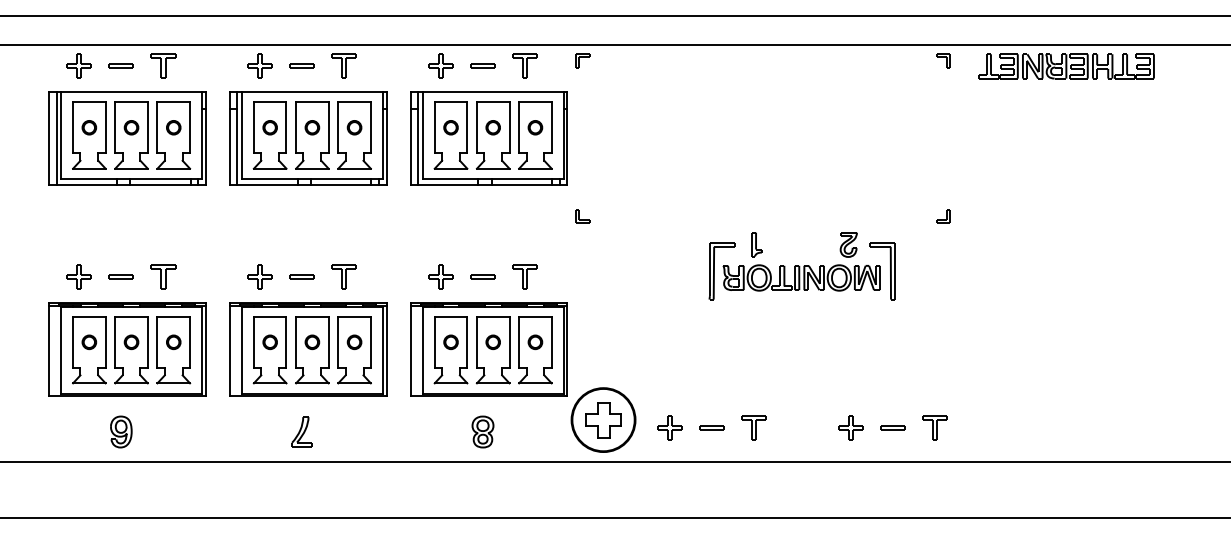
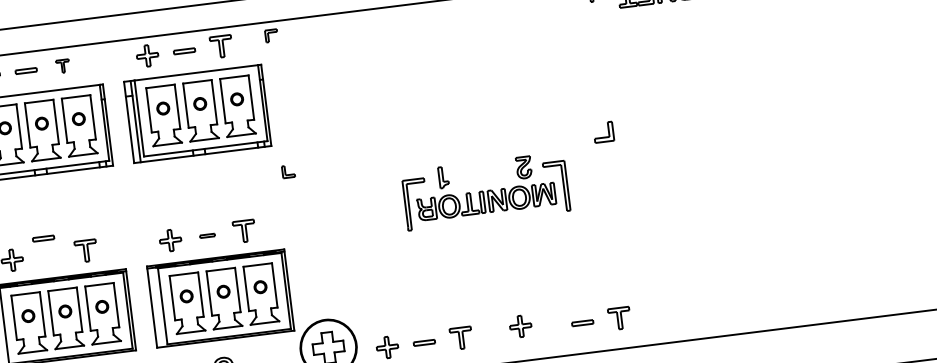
part: (343, 65) -> (62, 65), size x0.6
part: (943, 216) -> (603, 132), size x1.6
part: (301, 276) -> (42, 238), moved
part: (482, 276) -> (207, 235), size x0.7
part: (850, 427) -> (520, 326), moved

